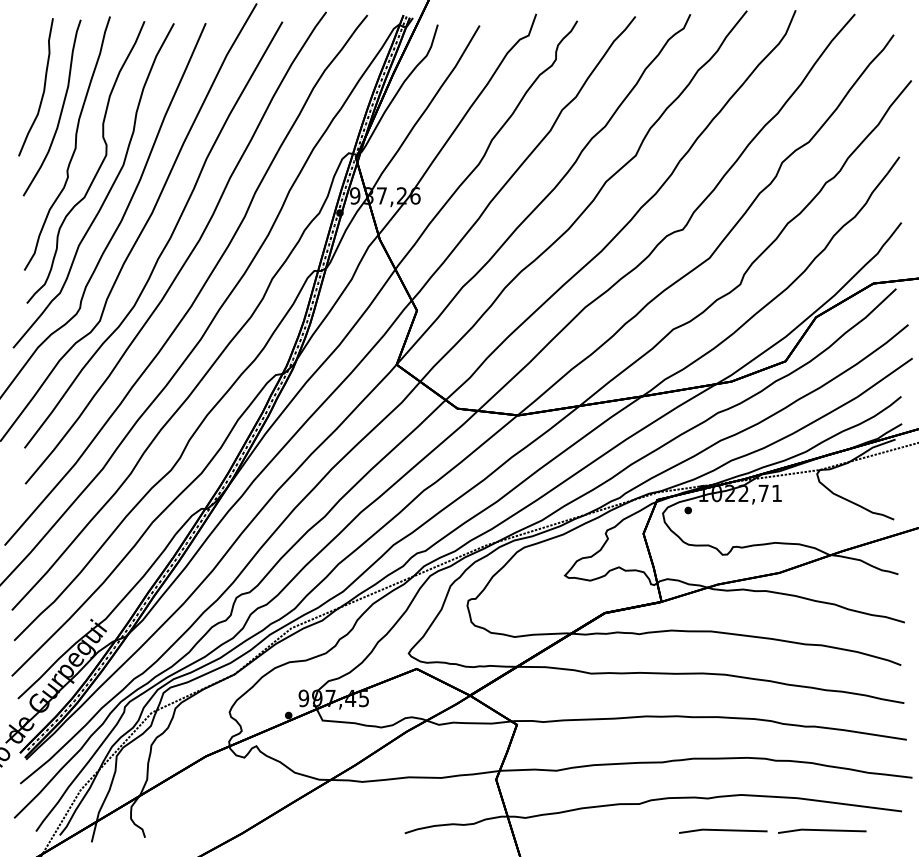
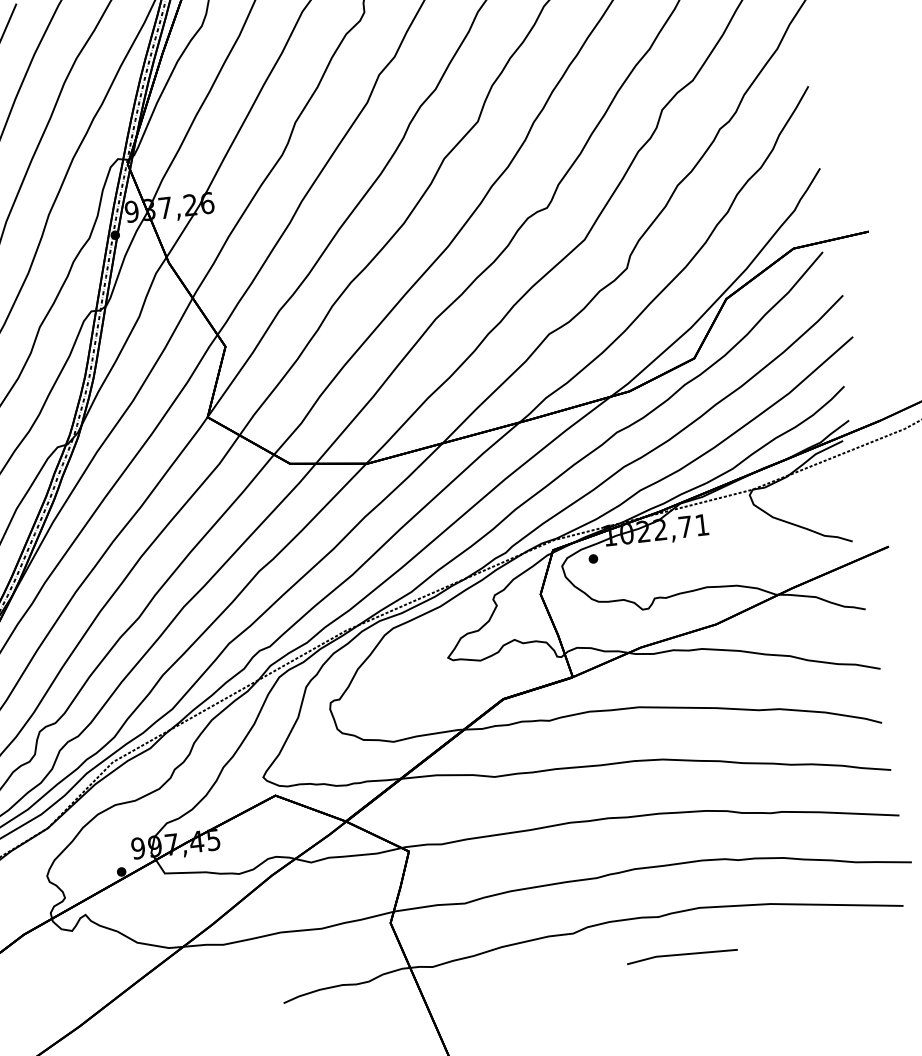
line: (822, 830) -> (806, 940), removed

